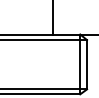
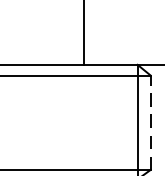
line: (87, 64) -> (151, 122), solid -> dashed

